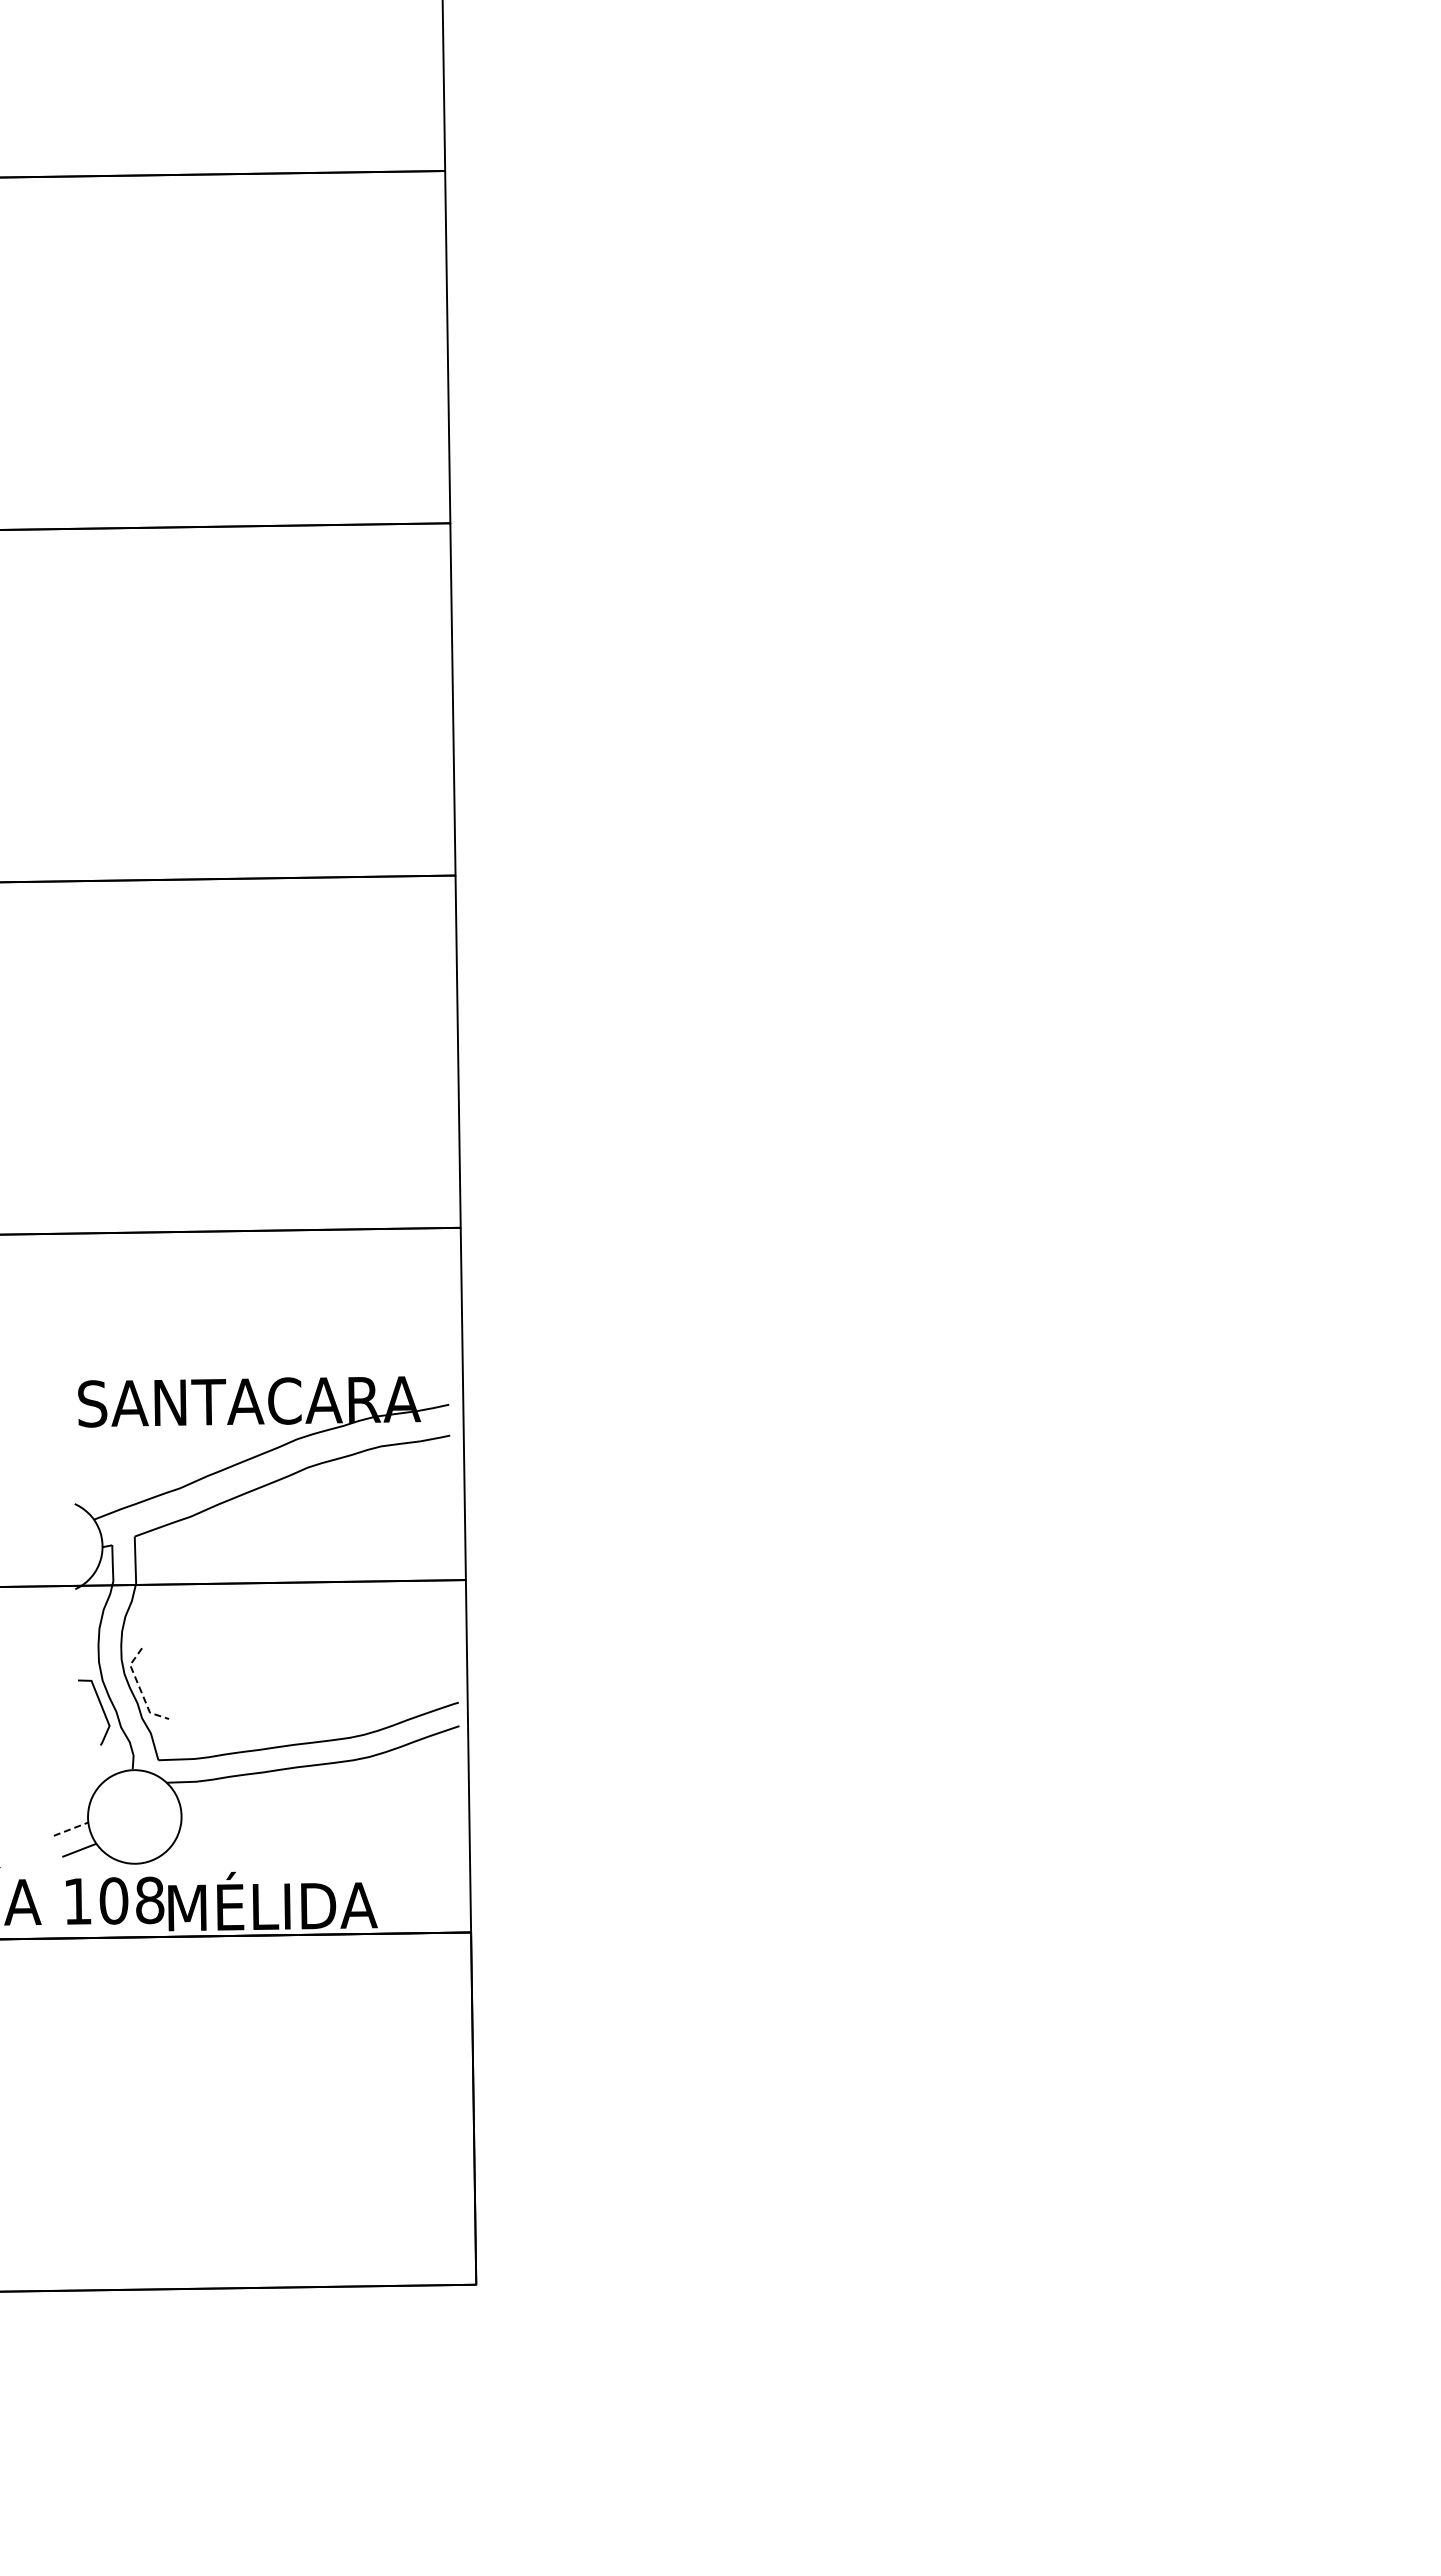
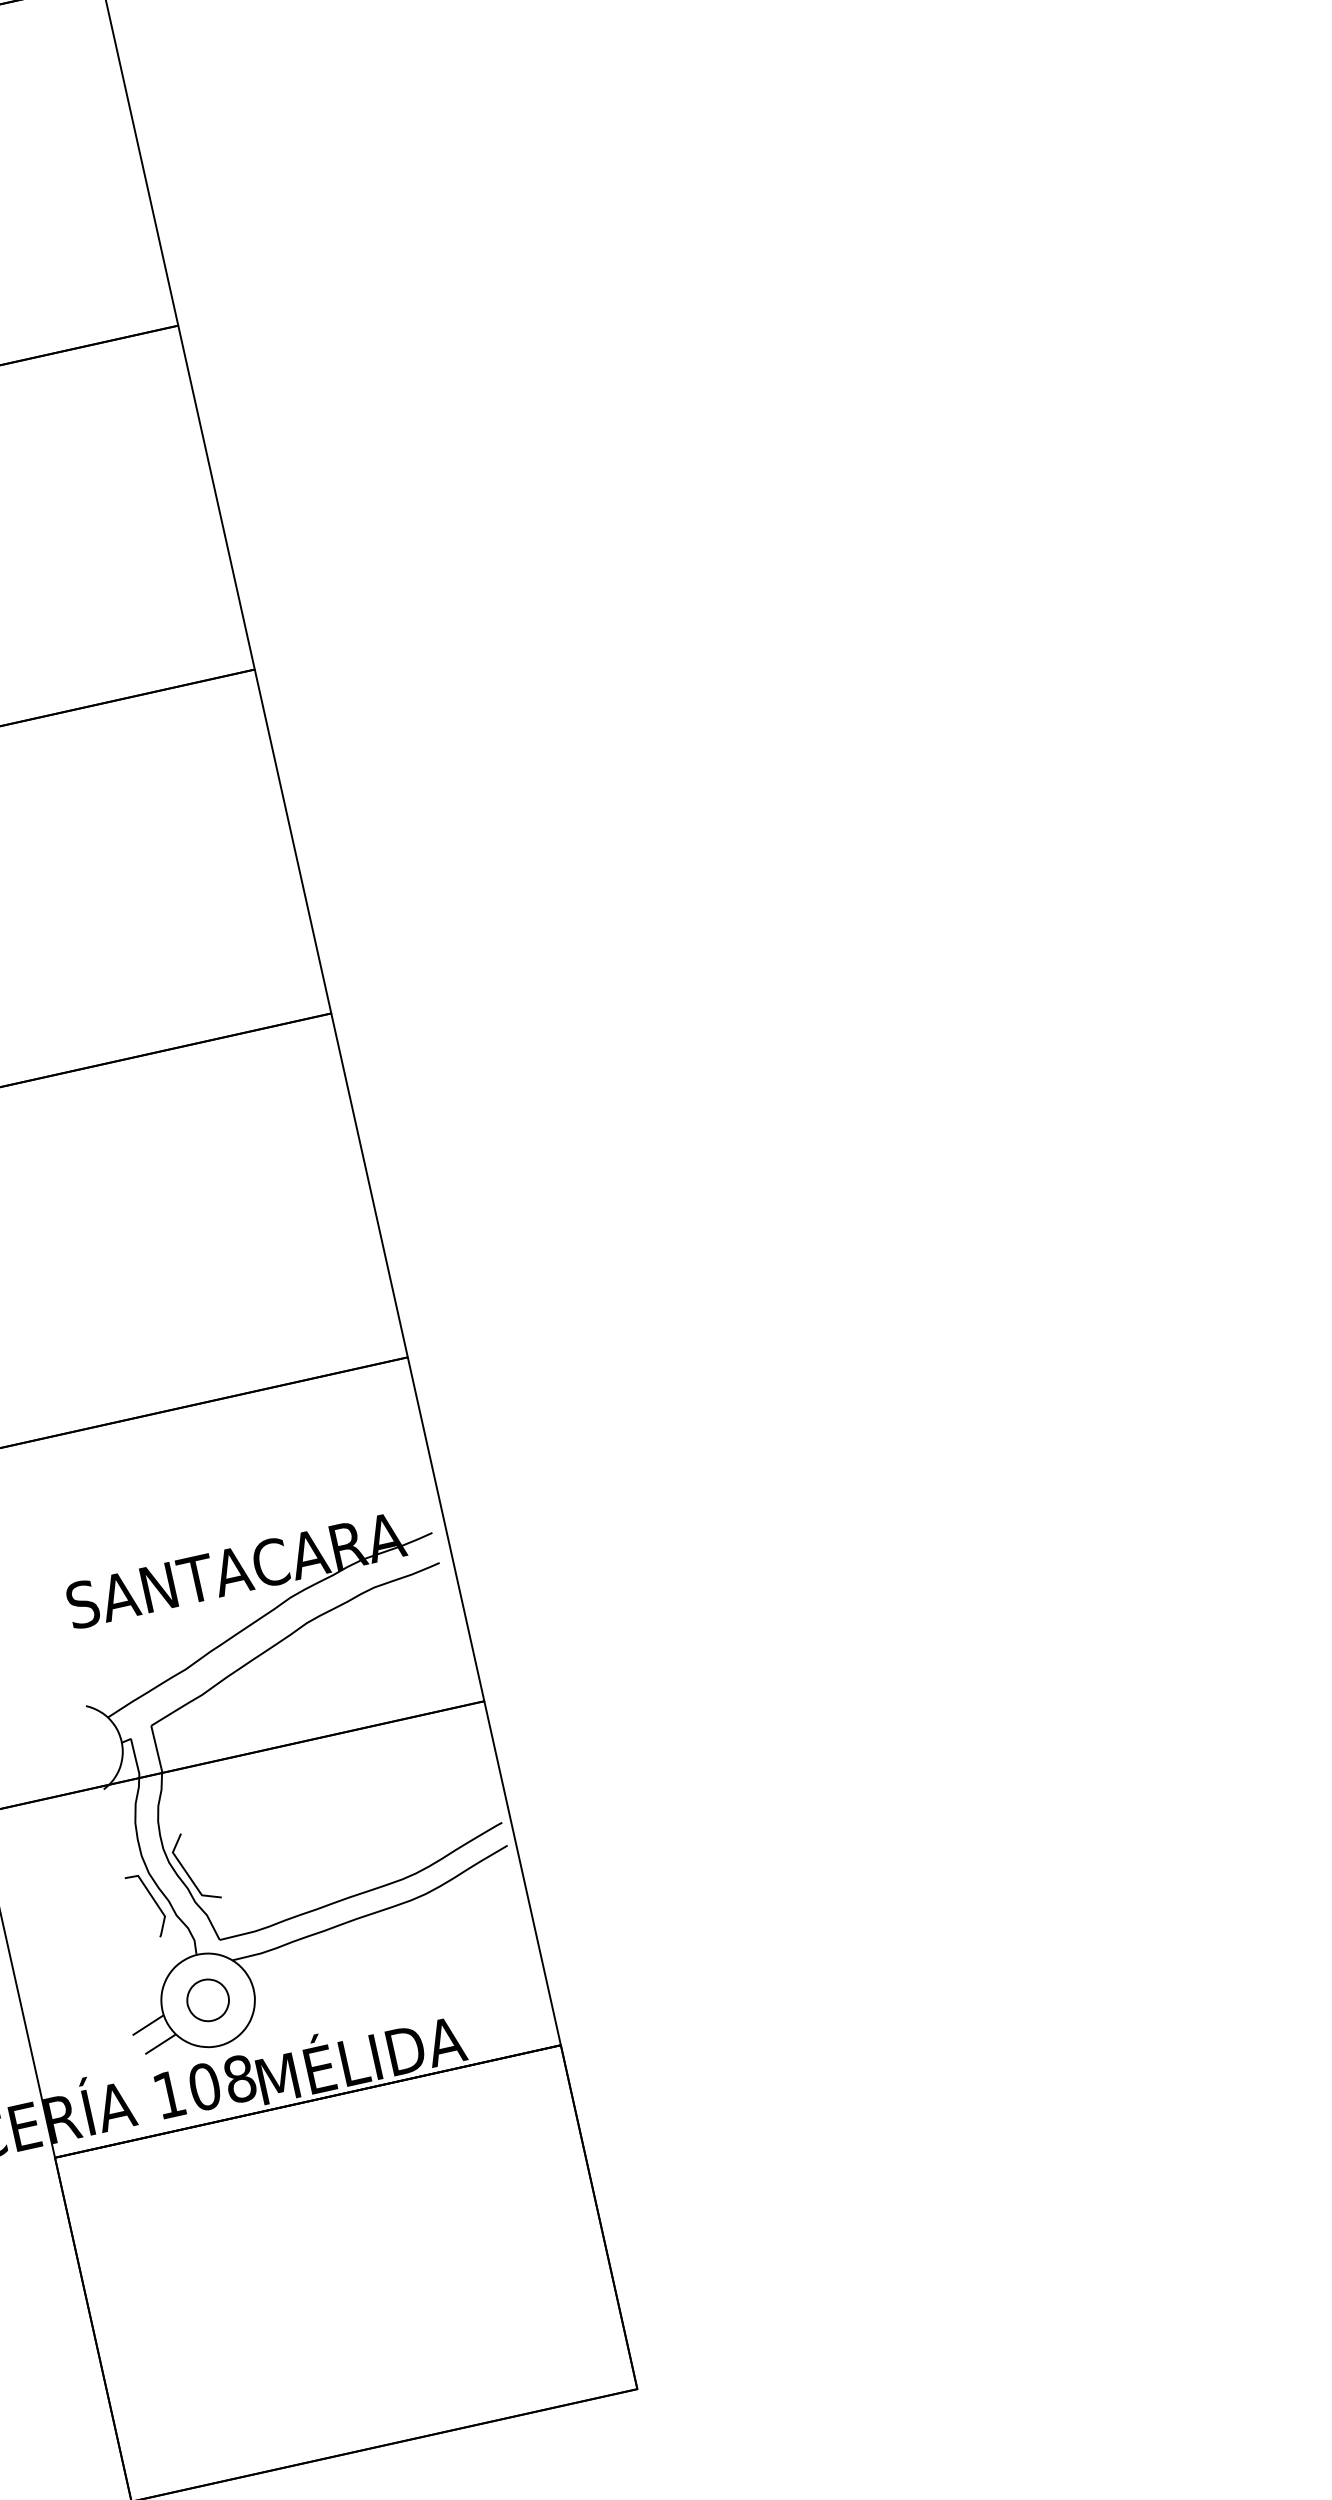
line: (140, 1688) -> (187, 1873), dashed -> solid
part: (134, 1816) -> (207, 1999), added
line: (71, 1829) -> (148, 2025), dashed -> solid

